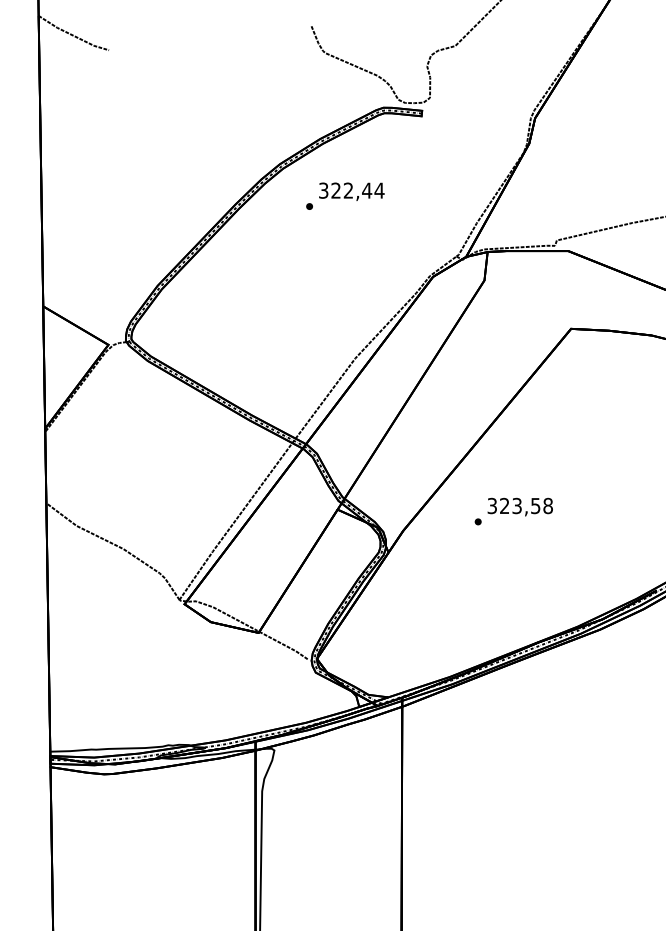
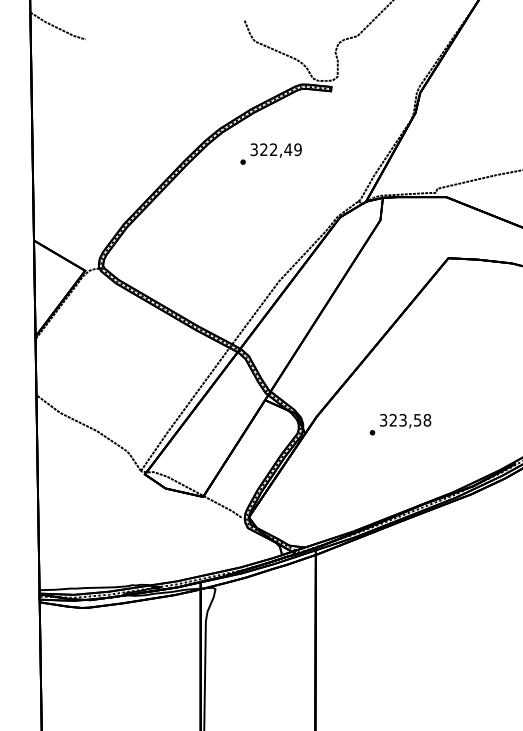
text: (380, 190) -> (298, 149), 322,44 -> 322,49
text: (513, 511) -> (400, 424), moved

